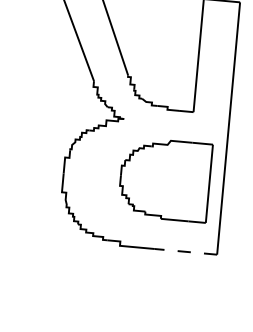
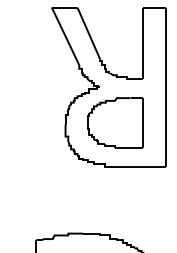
part: (165, 179) -> (115, 122), moved
line: (185, 251) -> (146, 166), dashed -> solid

